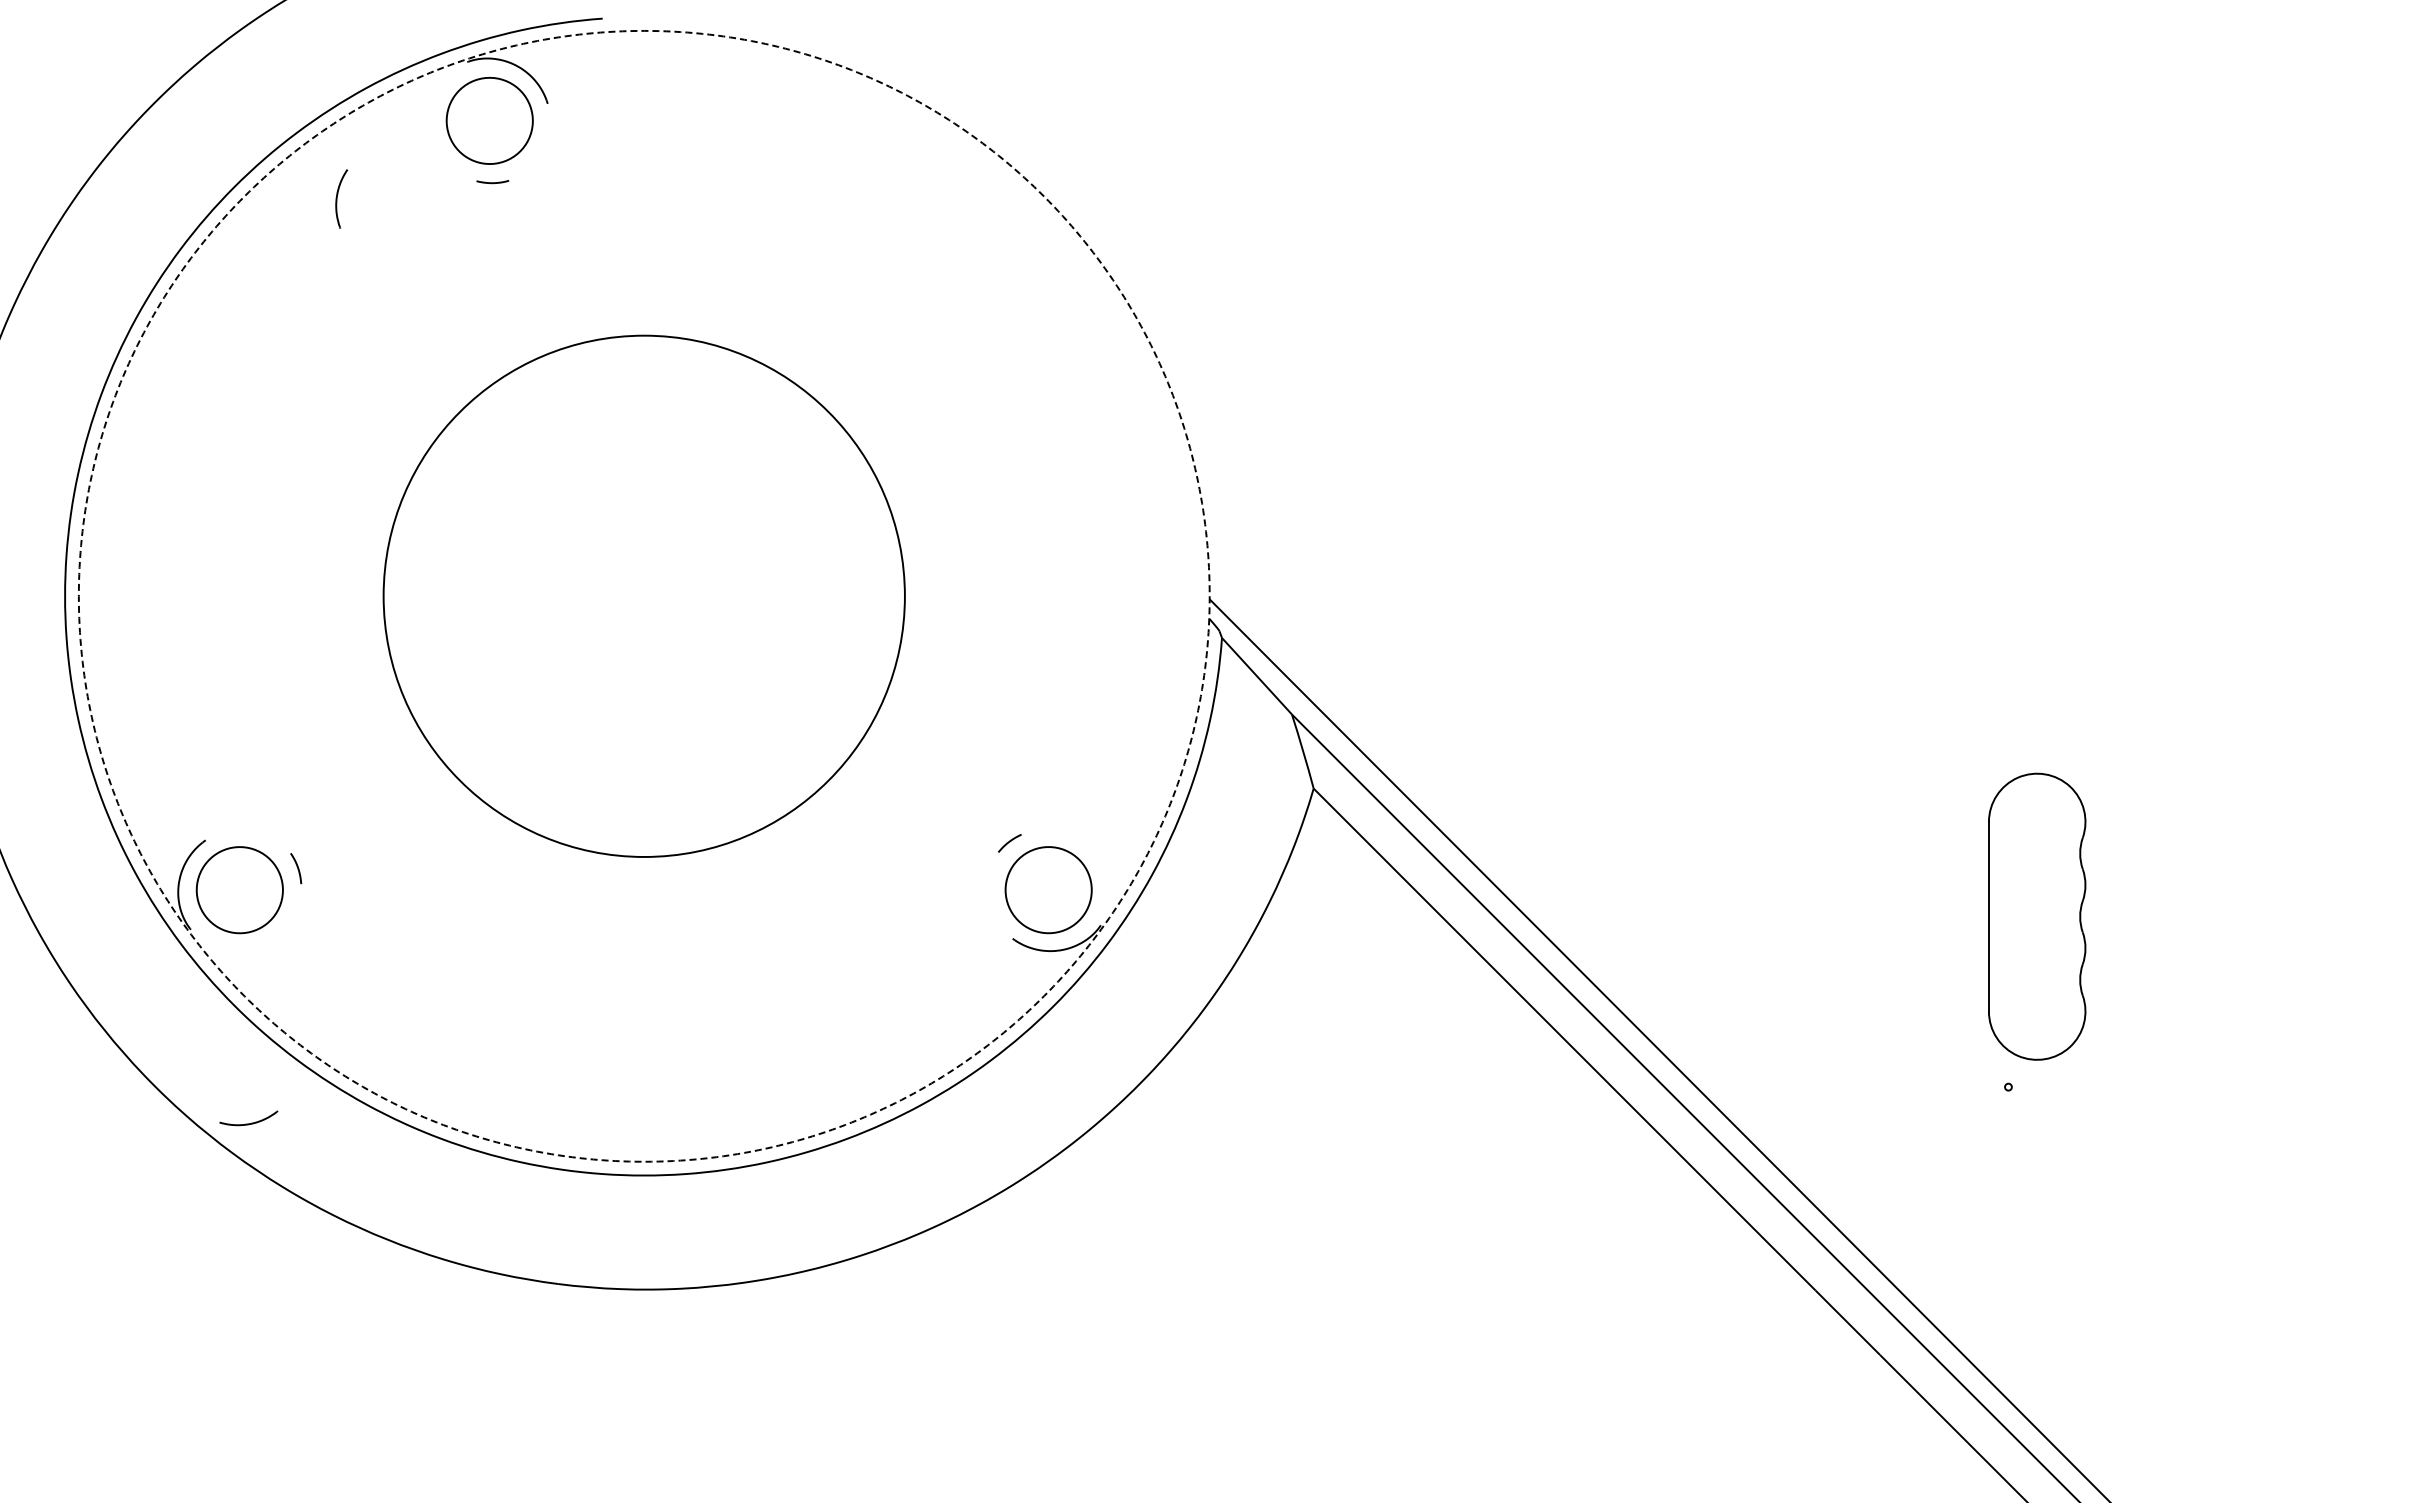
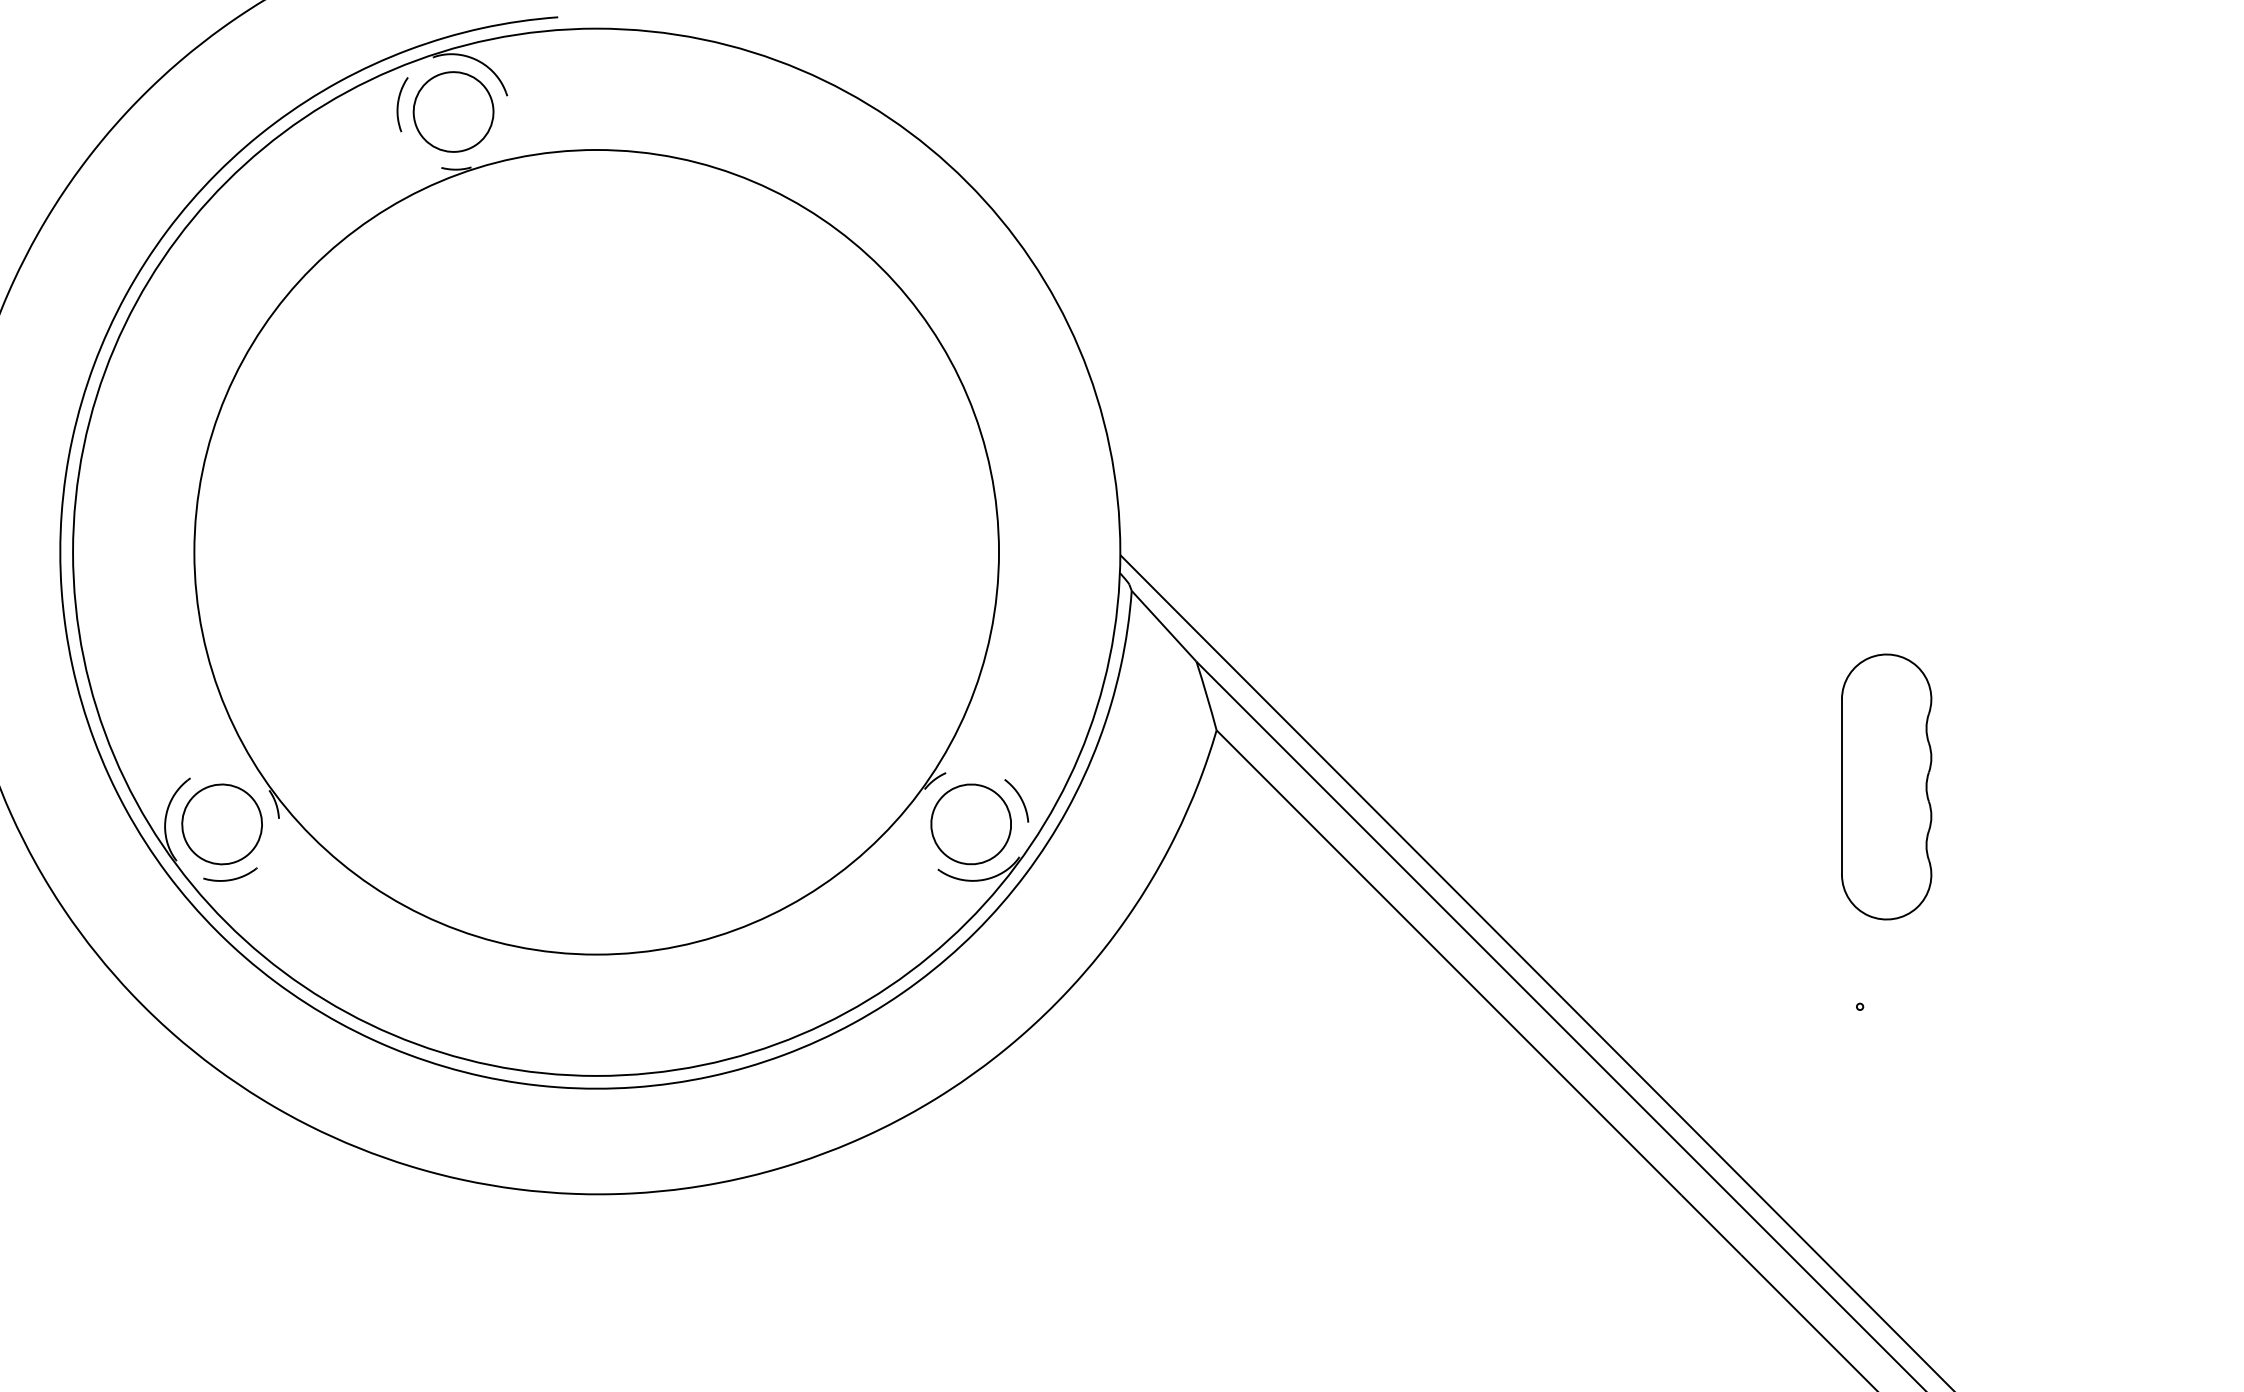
part: (341, 198) -> (402, 104), moved
circle: (643, 595) -> (595, 551), dashed -> solid
circle: (643, 595) -> (595, 551), size x1.67
curve: (1101, 862) -> (1020, 798), added
part: (2037, 916) -> (1886, 786), moved
part: (248, 1118) -> (230, 874), moved

